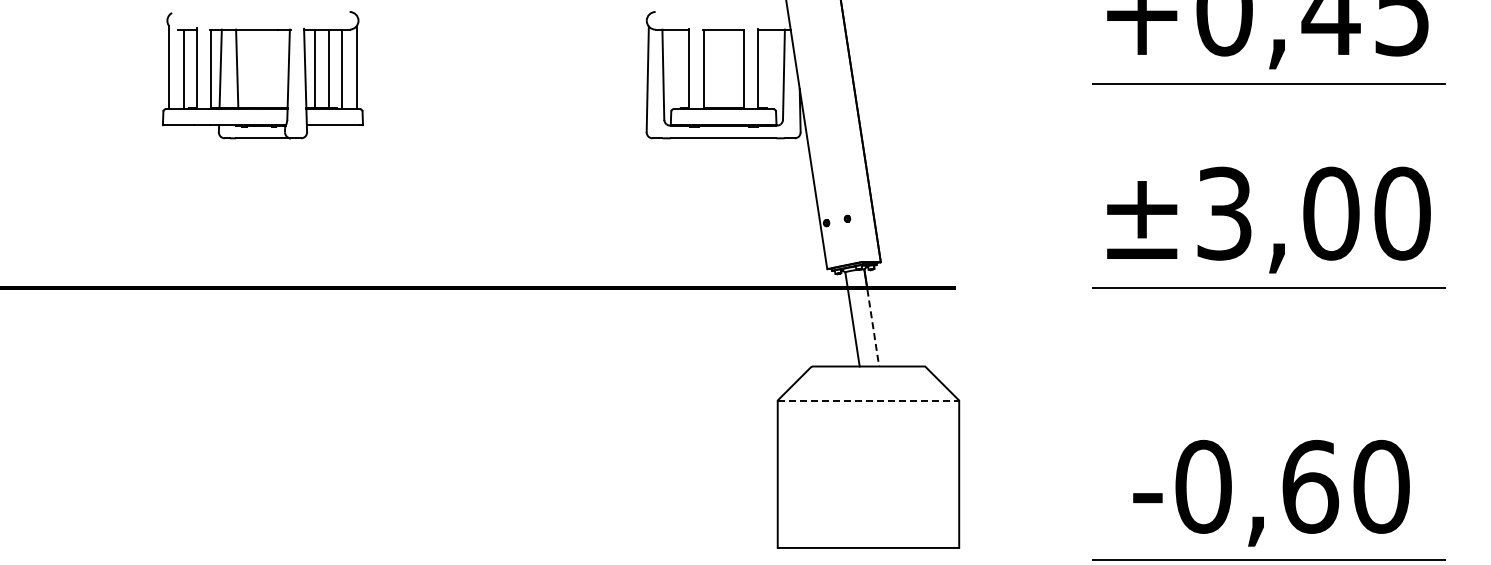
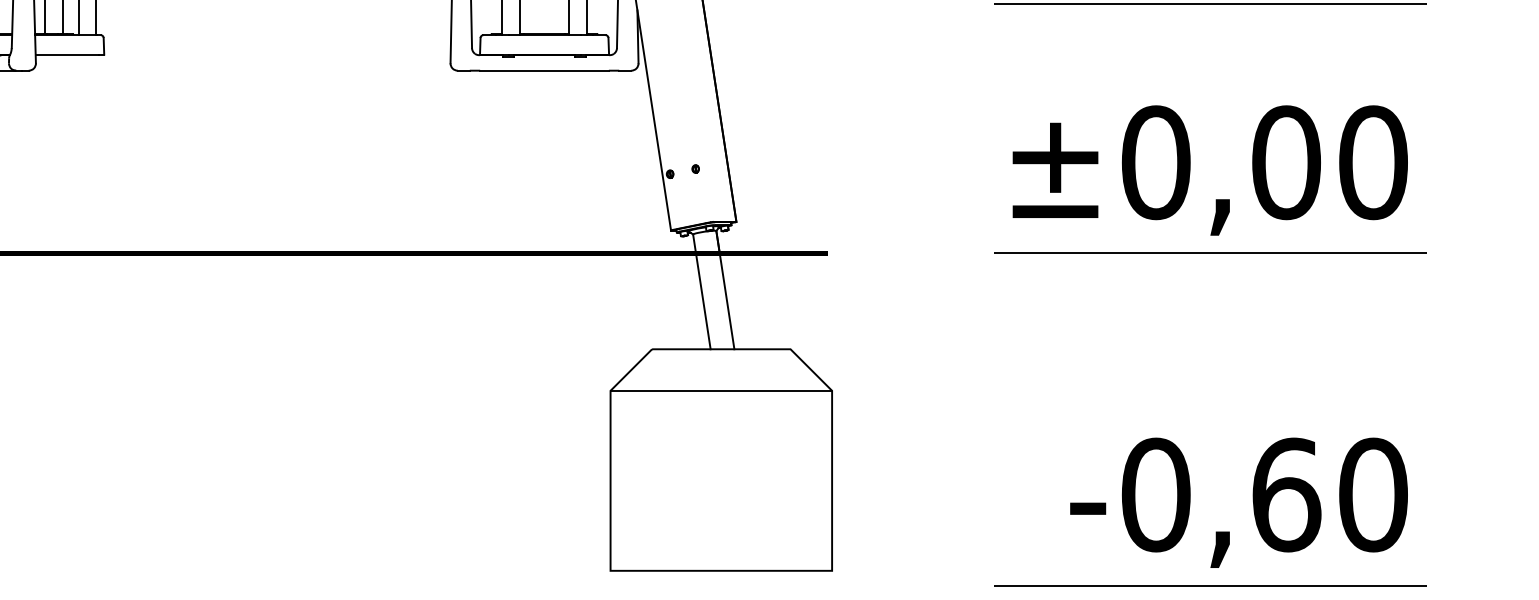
text: (1224, 213) -> (1156, 162), ±3,00 -> ±0,00
line: (873, 328) -> (727, 302), dashed -> solid
line: (868, 400) -> (721, 390), dashed -> solid
text: (1271, 492) -> (1239, 501), moved

